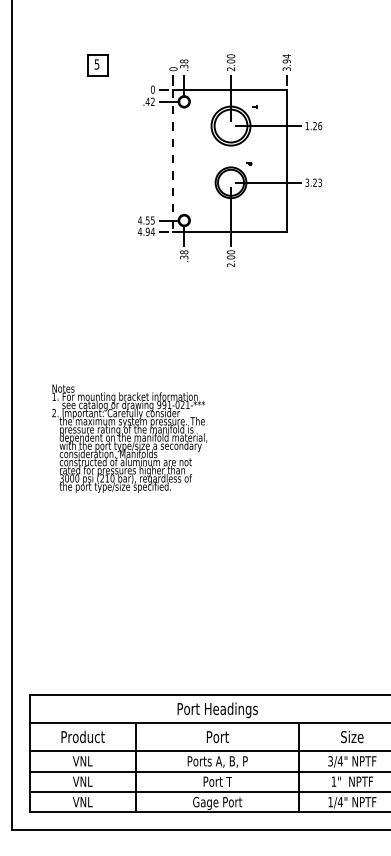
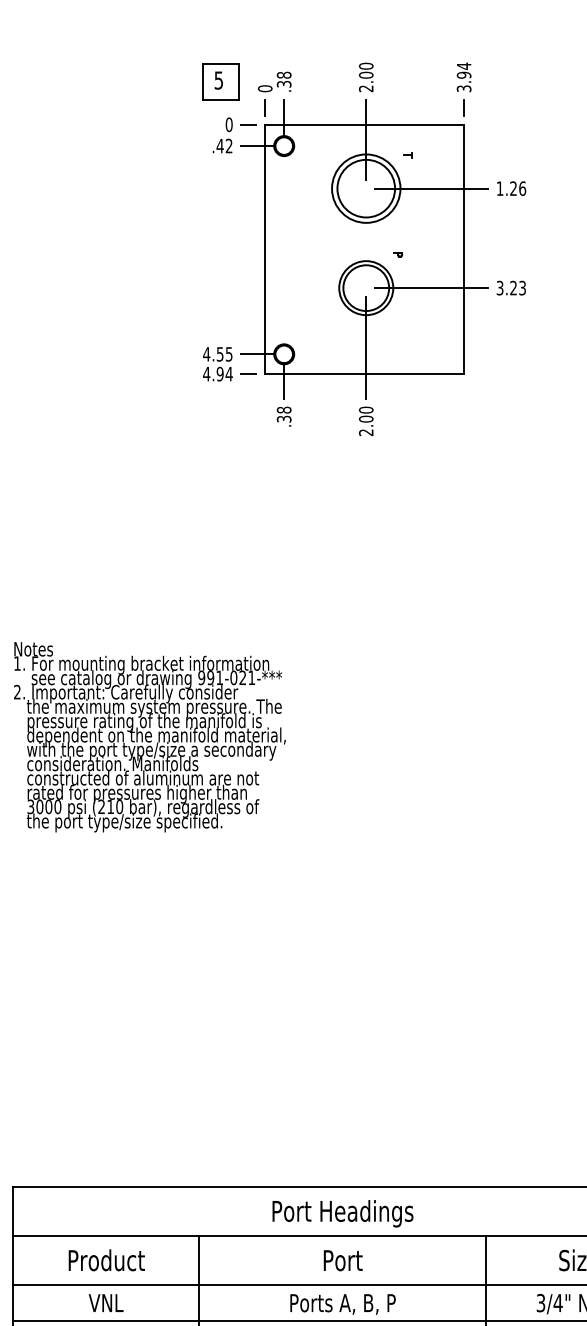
part: (97, 65) -> (219, 82), moved
line: (173, 161) -> (265, 250), dashed -> solid
text: (129, 438) -> (149, 736), moved

